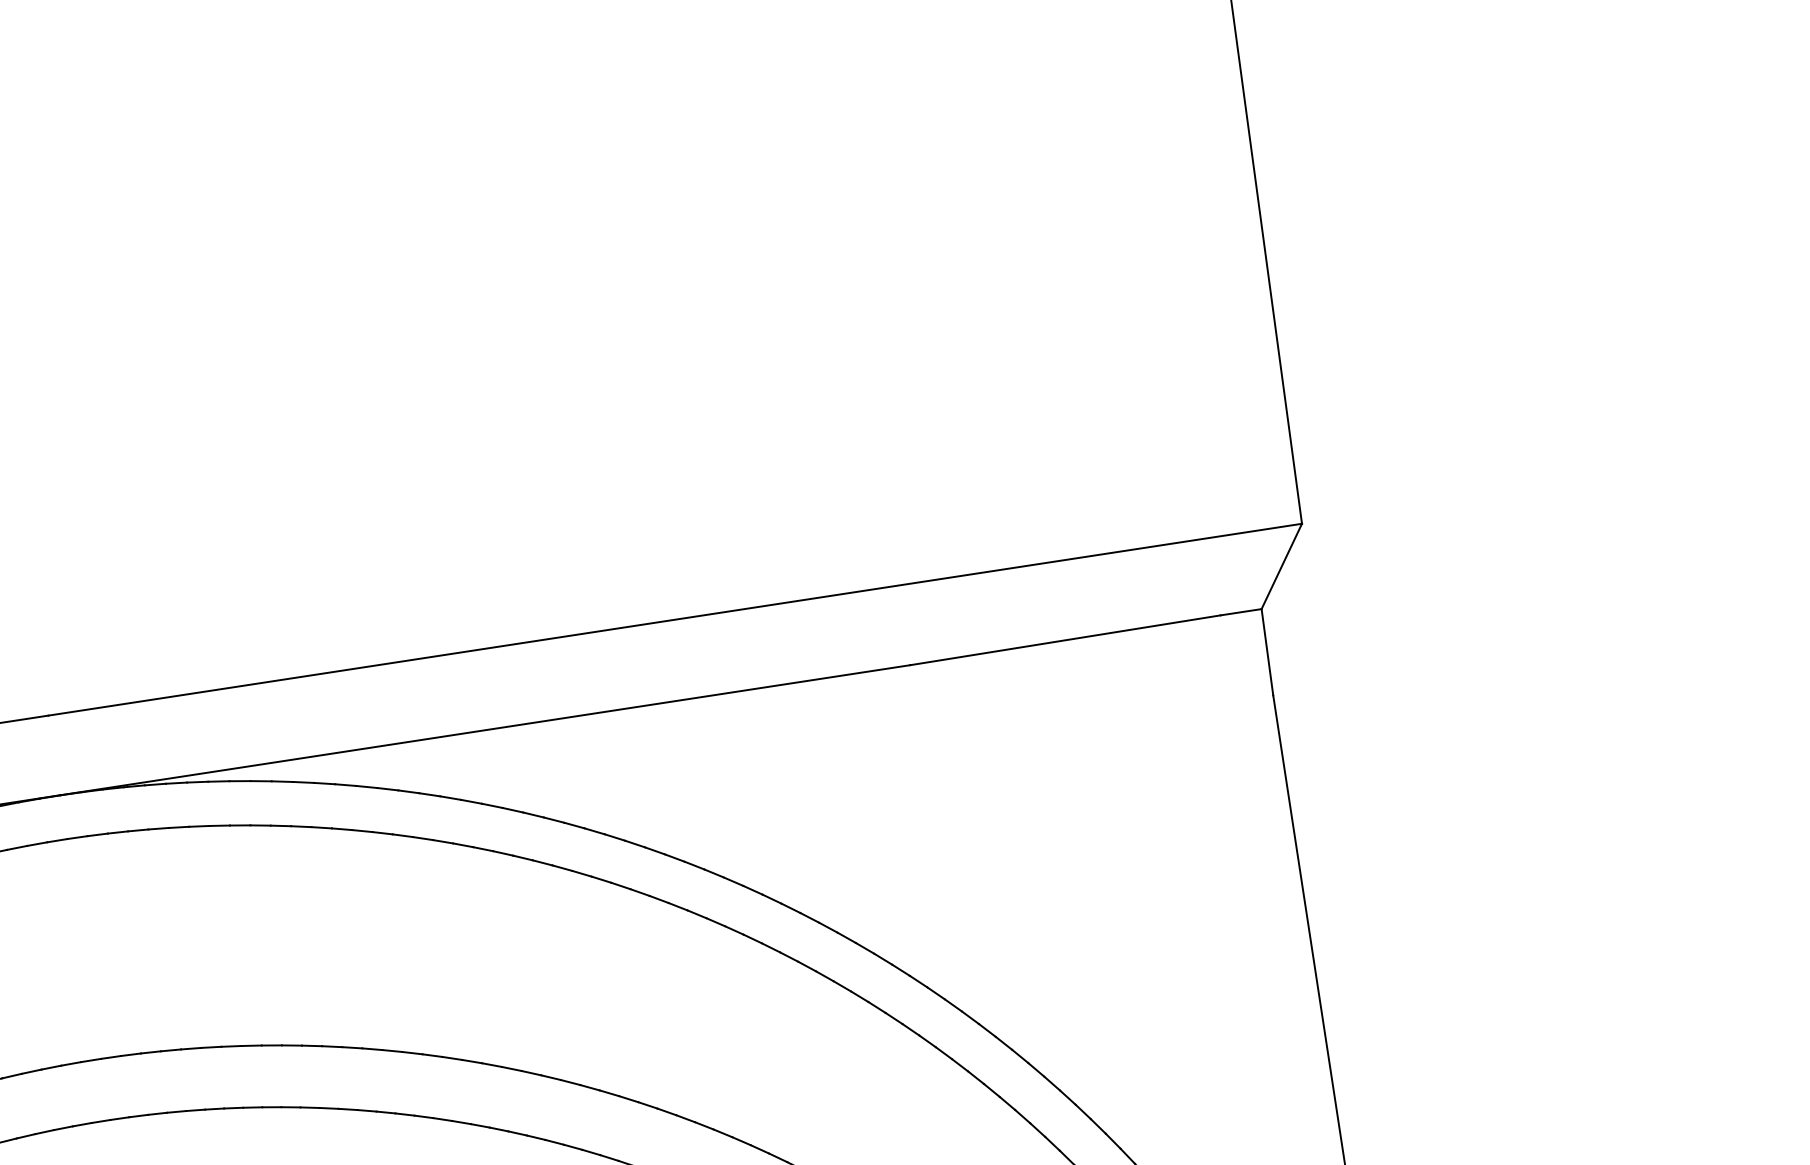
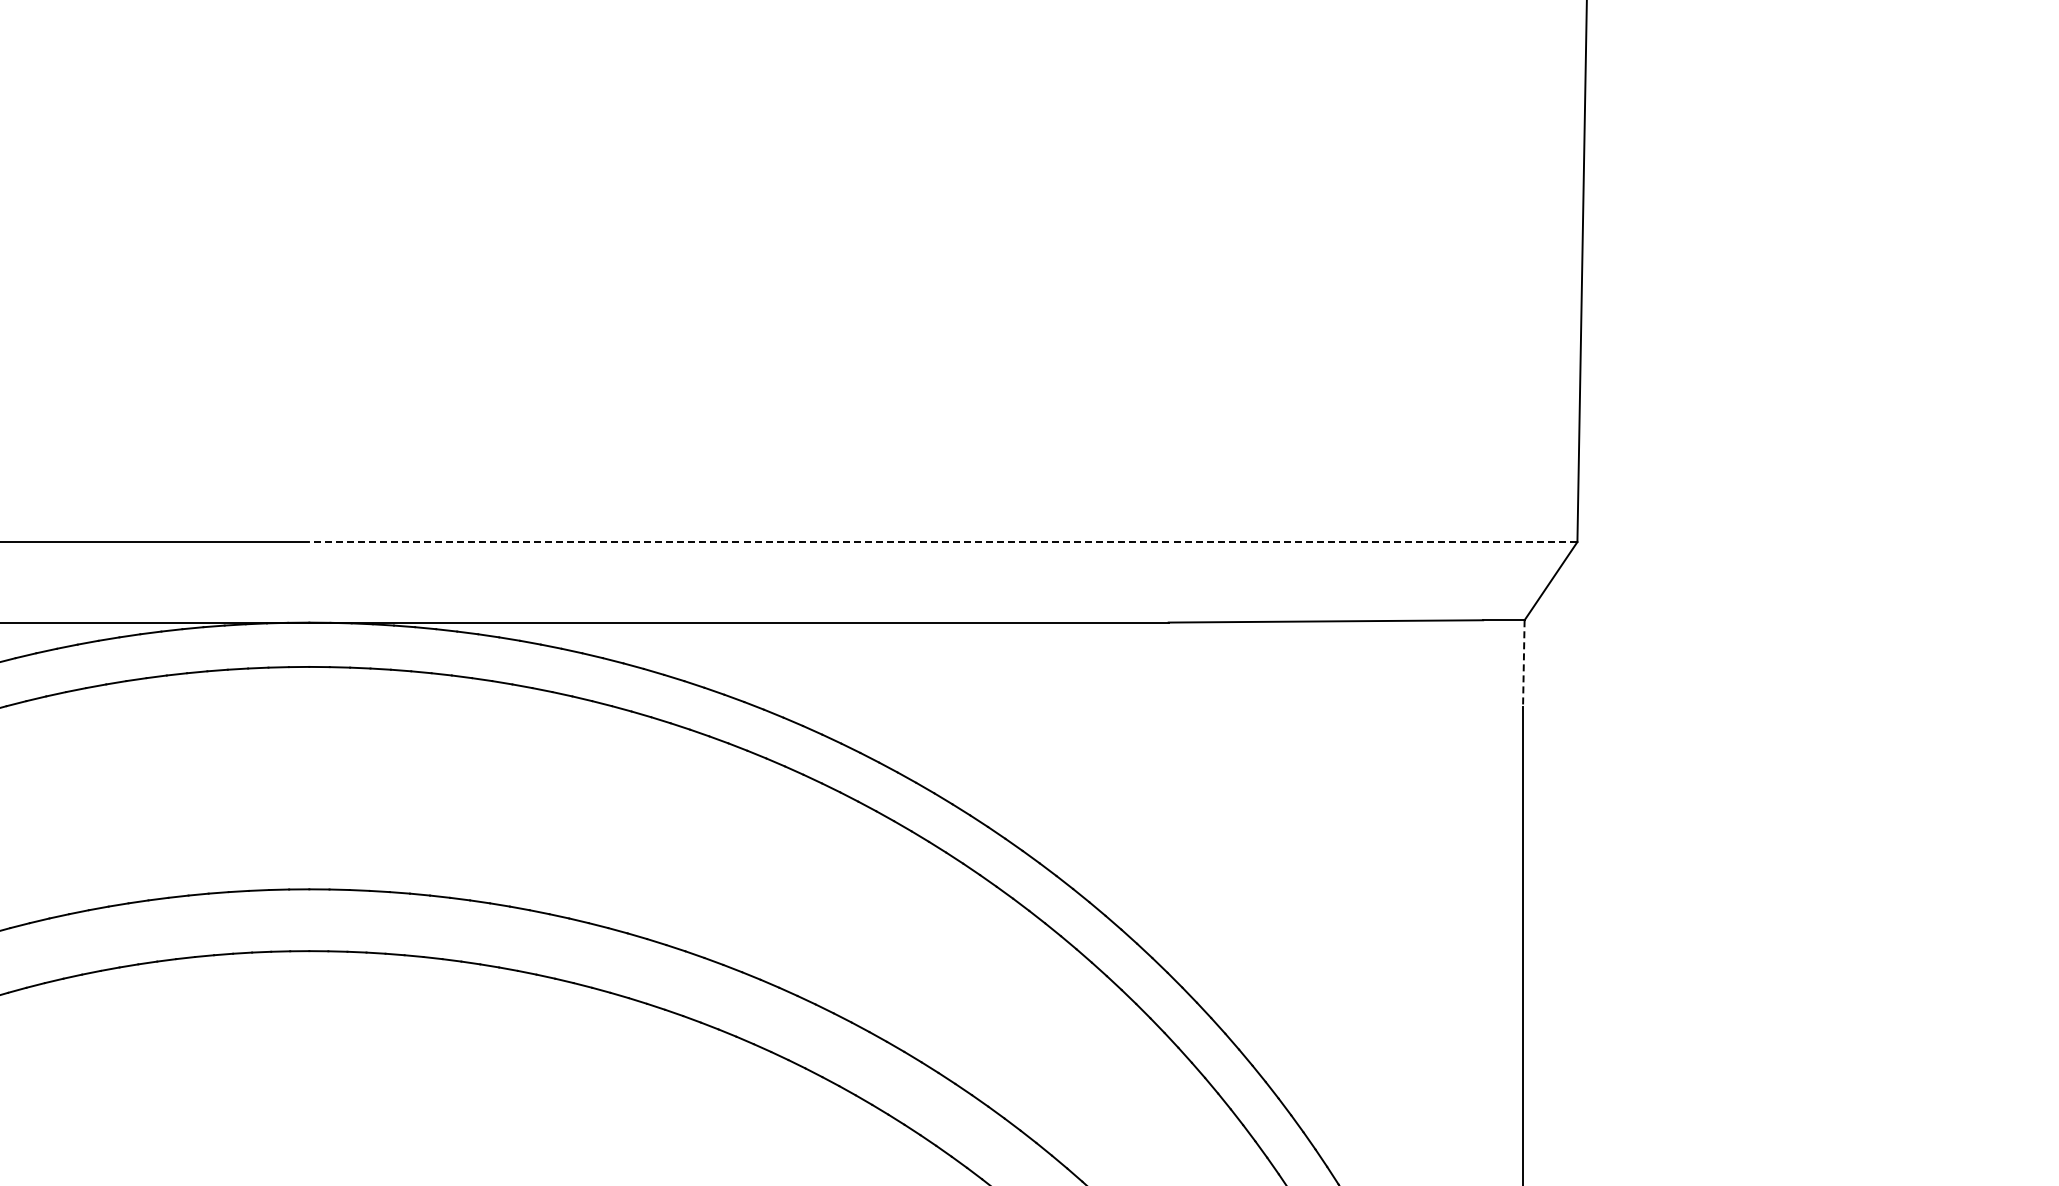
line: (674, 620) -> (942, 542), solid -> dashed
line: (1267, 652) -> (1523, 663), solid -> dashed

